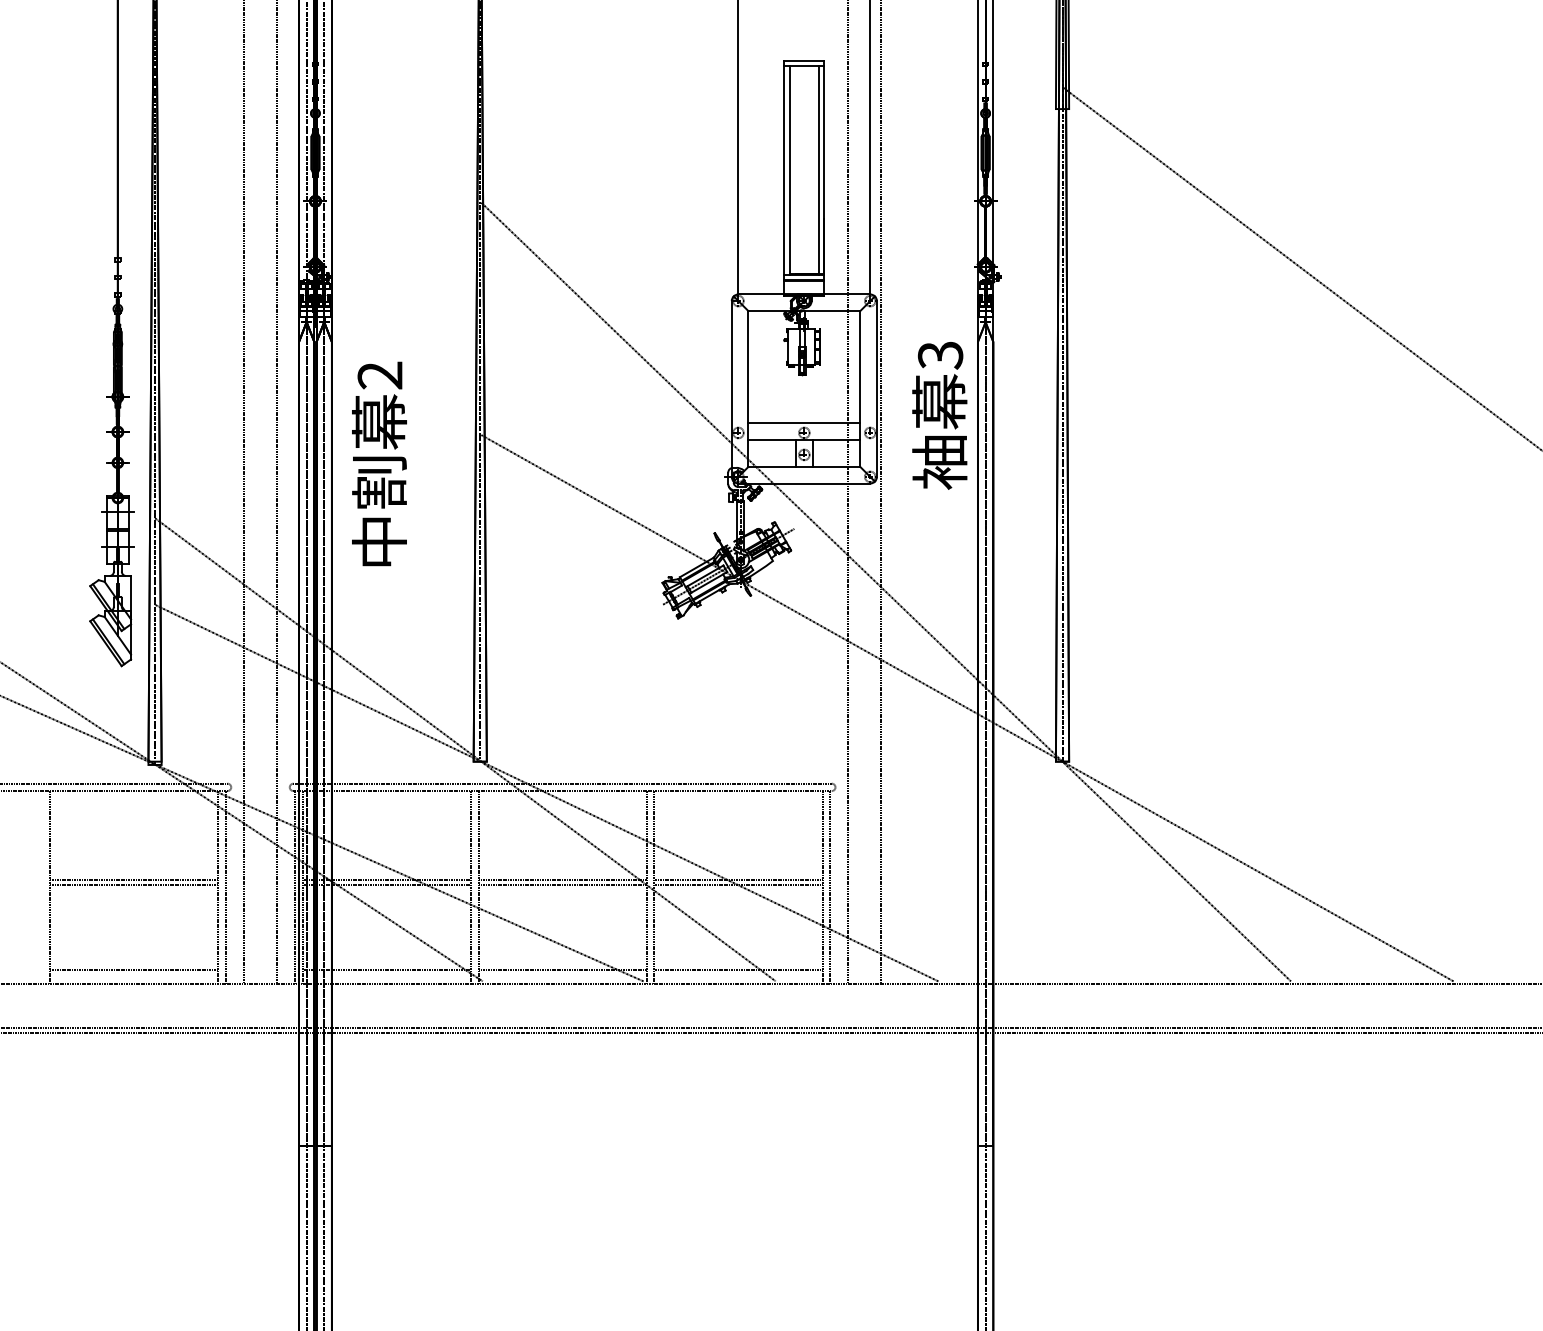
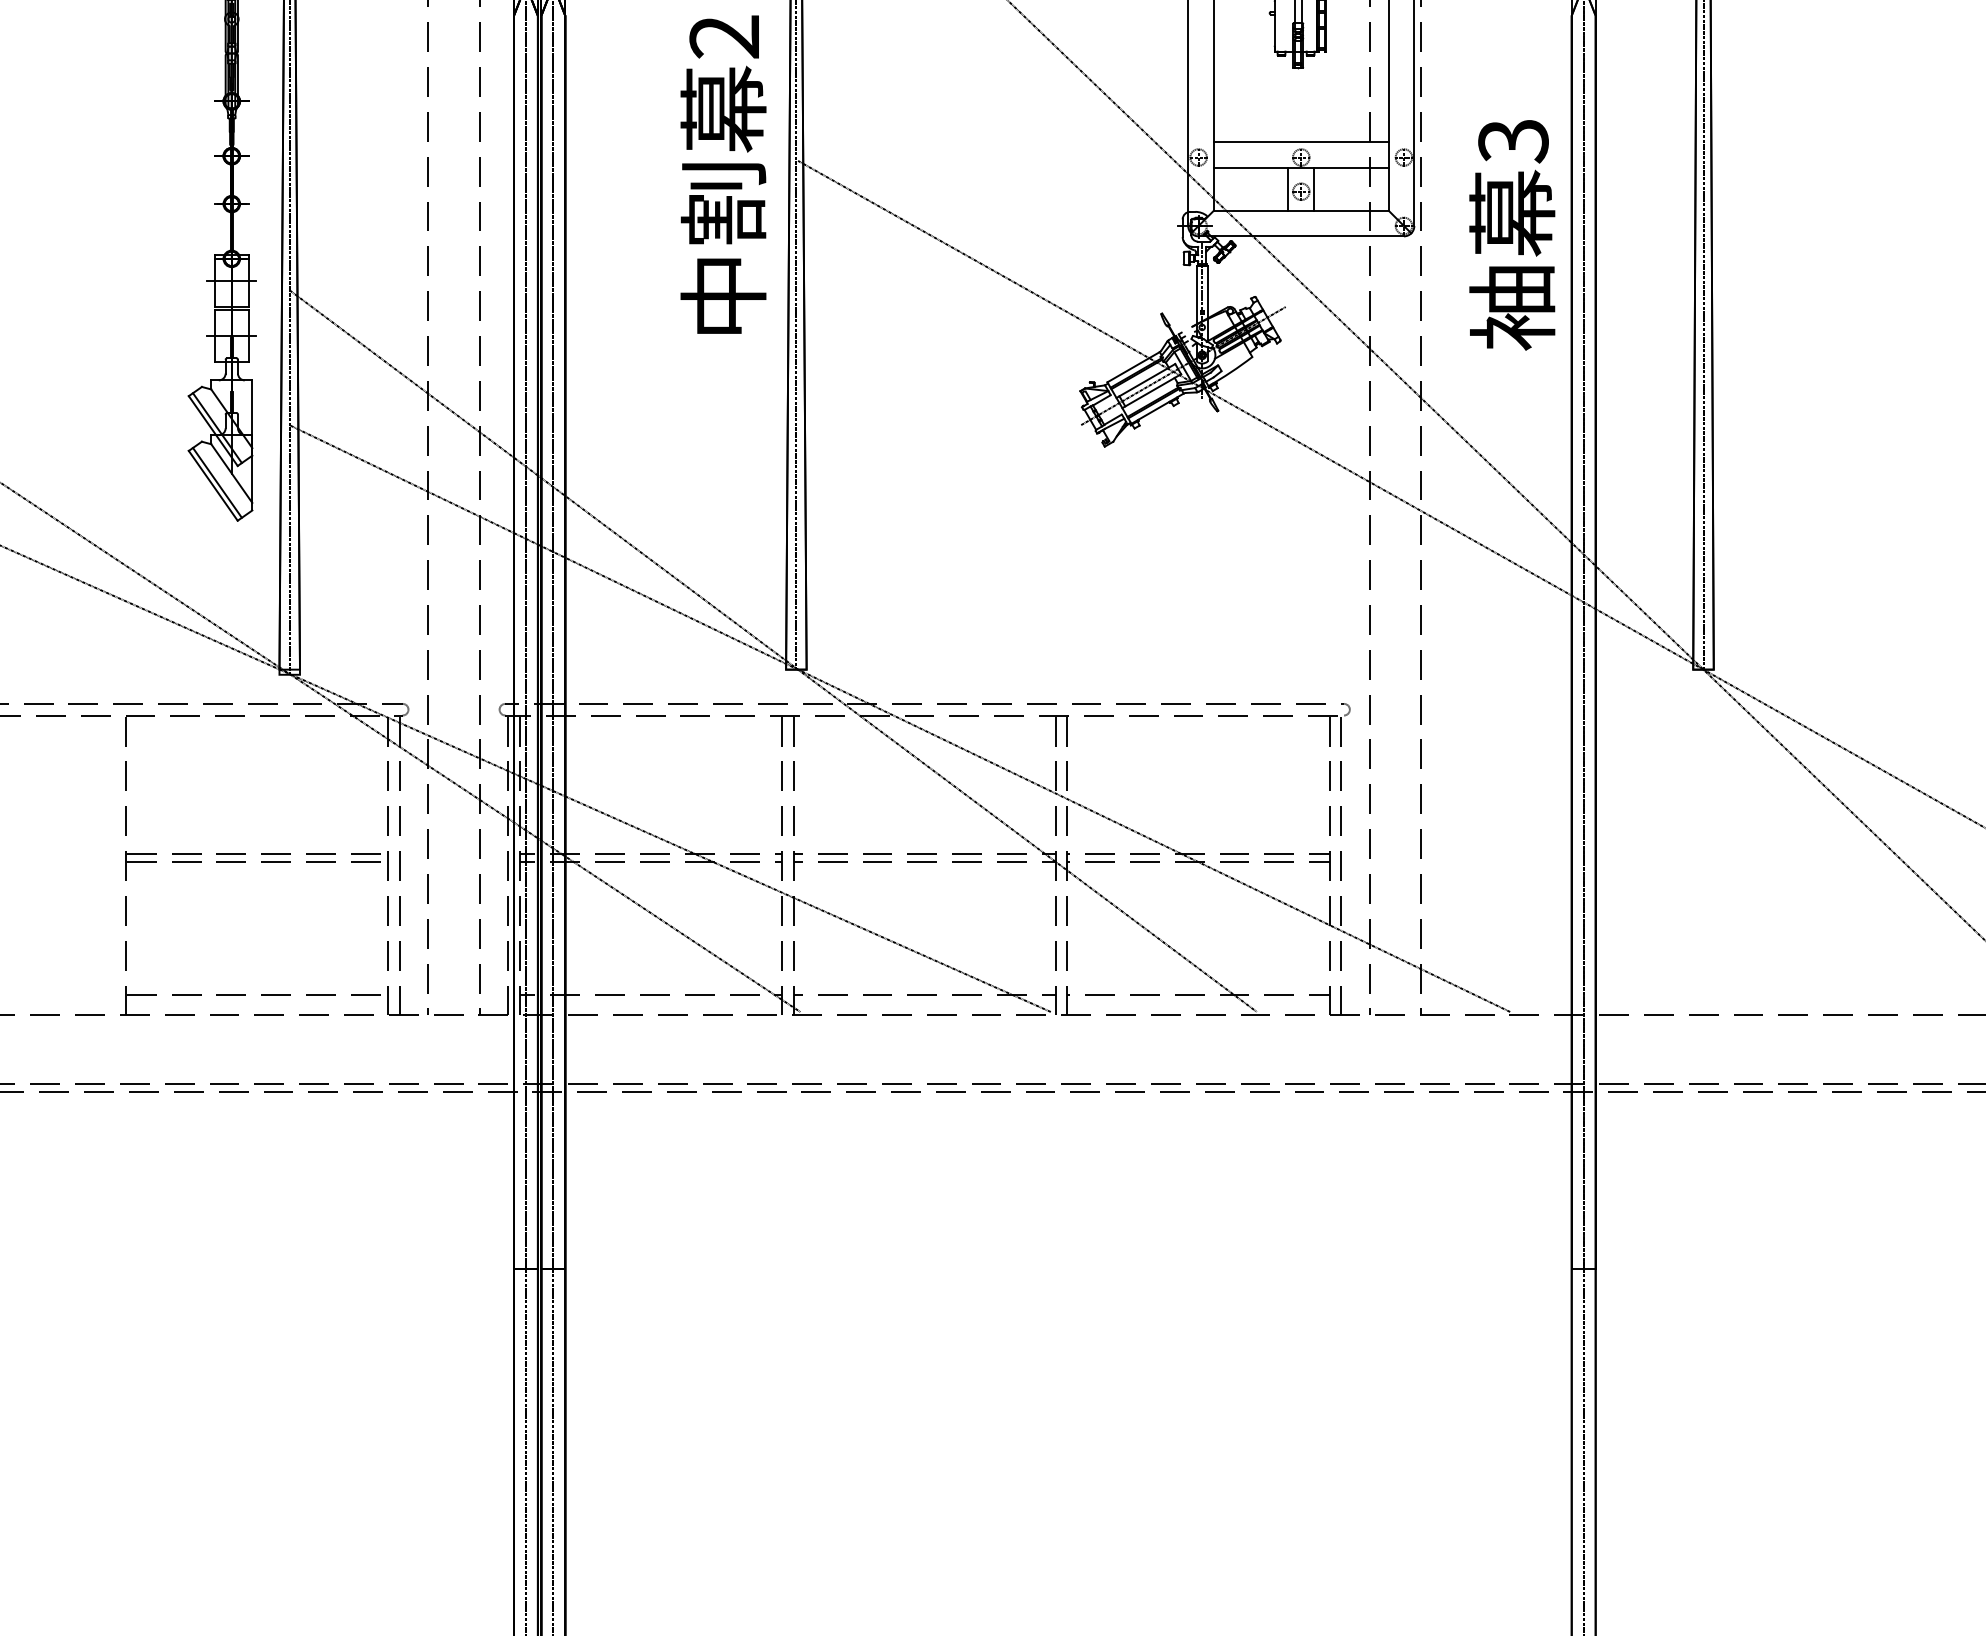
text: (939, 415) -> (1511, 234), moved
text: (379, 463) -> (723, 173), moved

